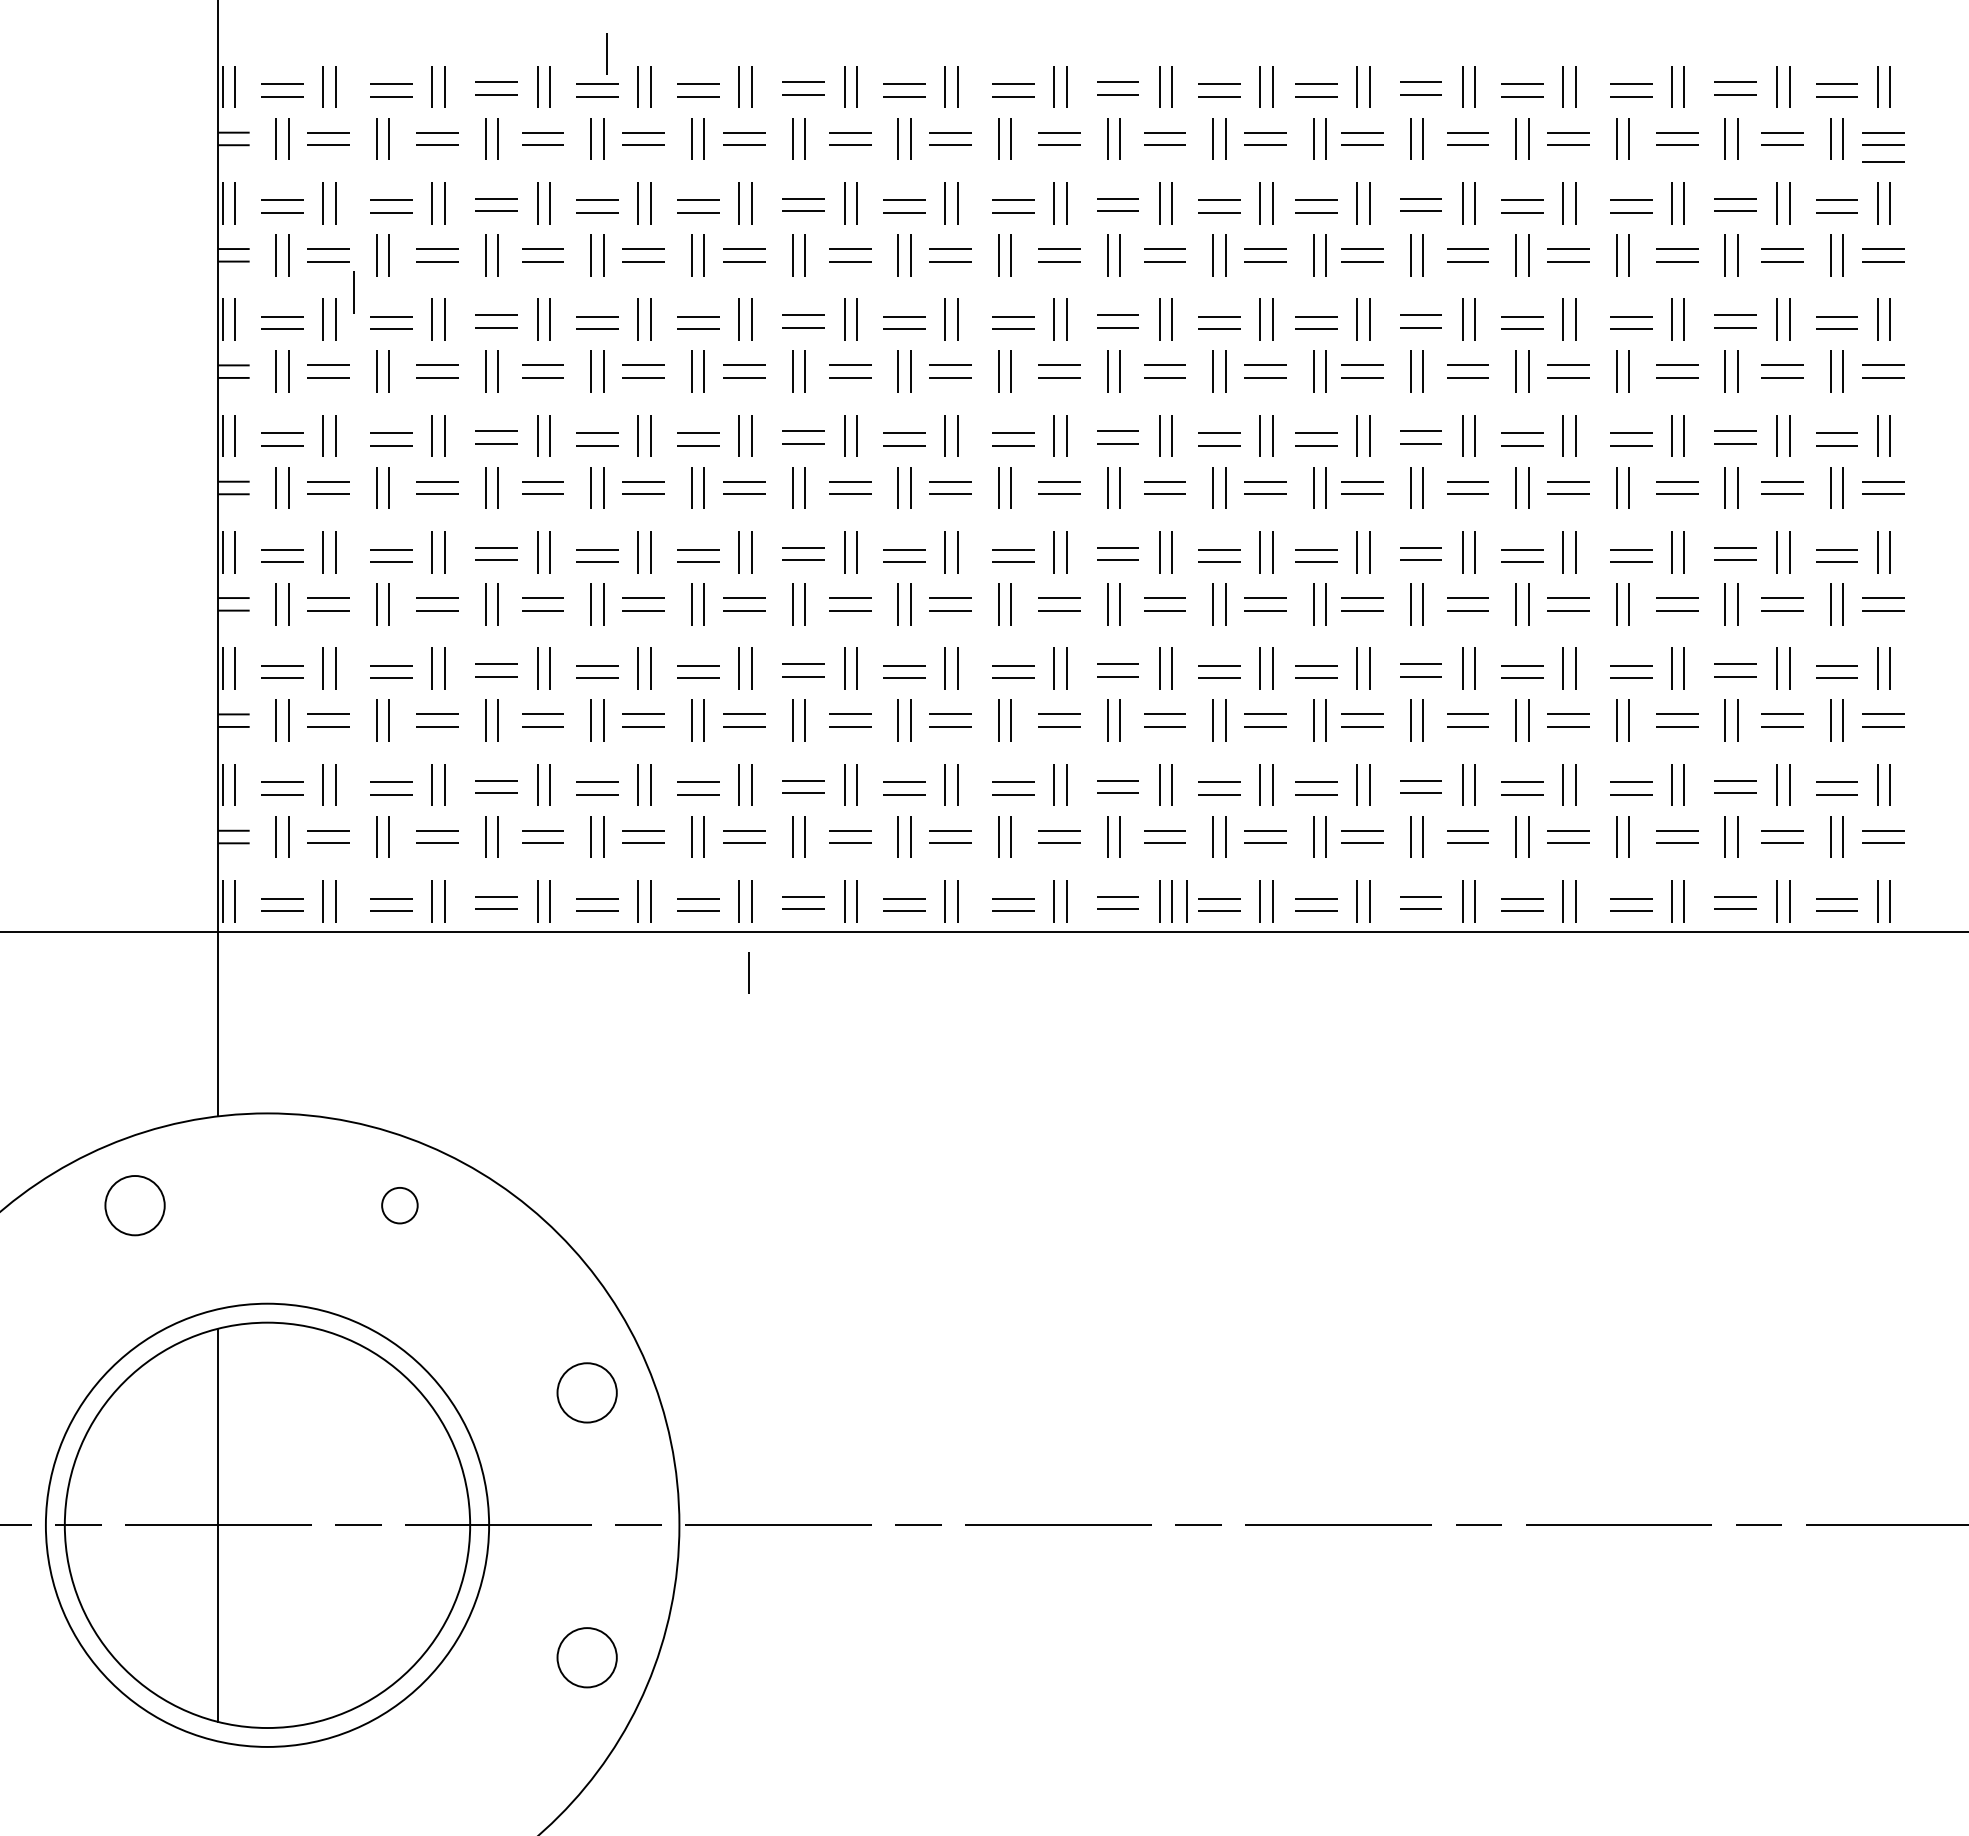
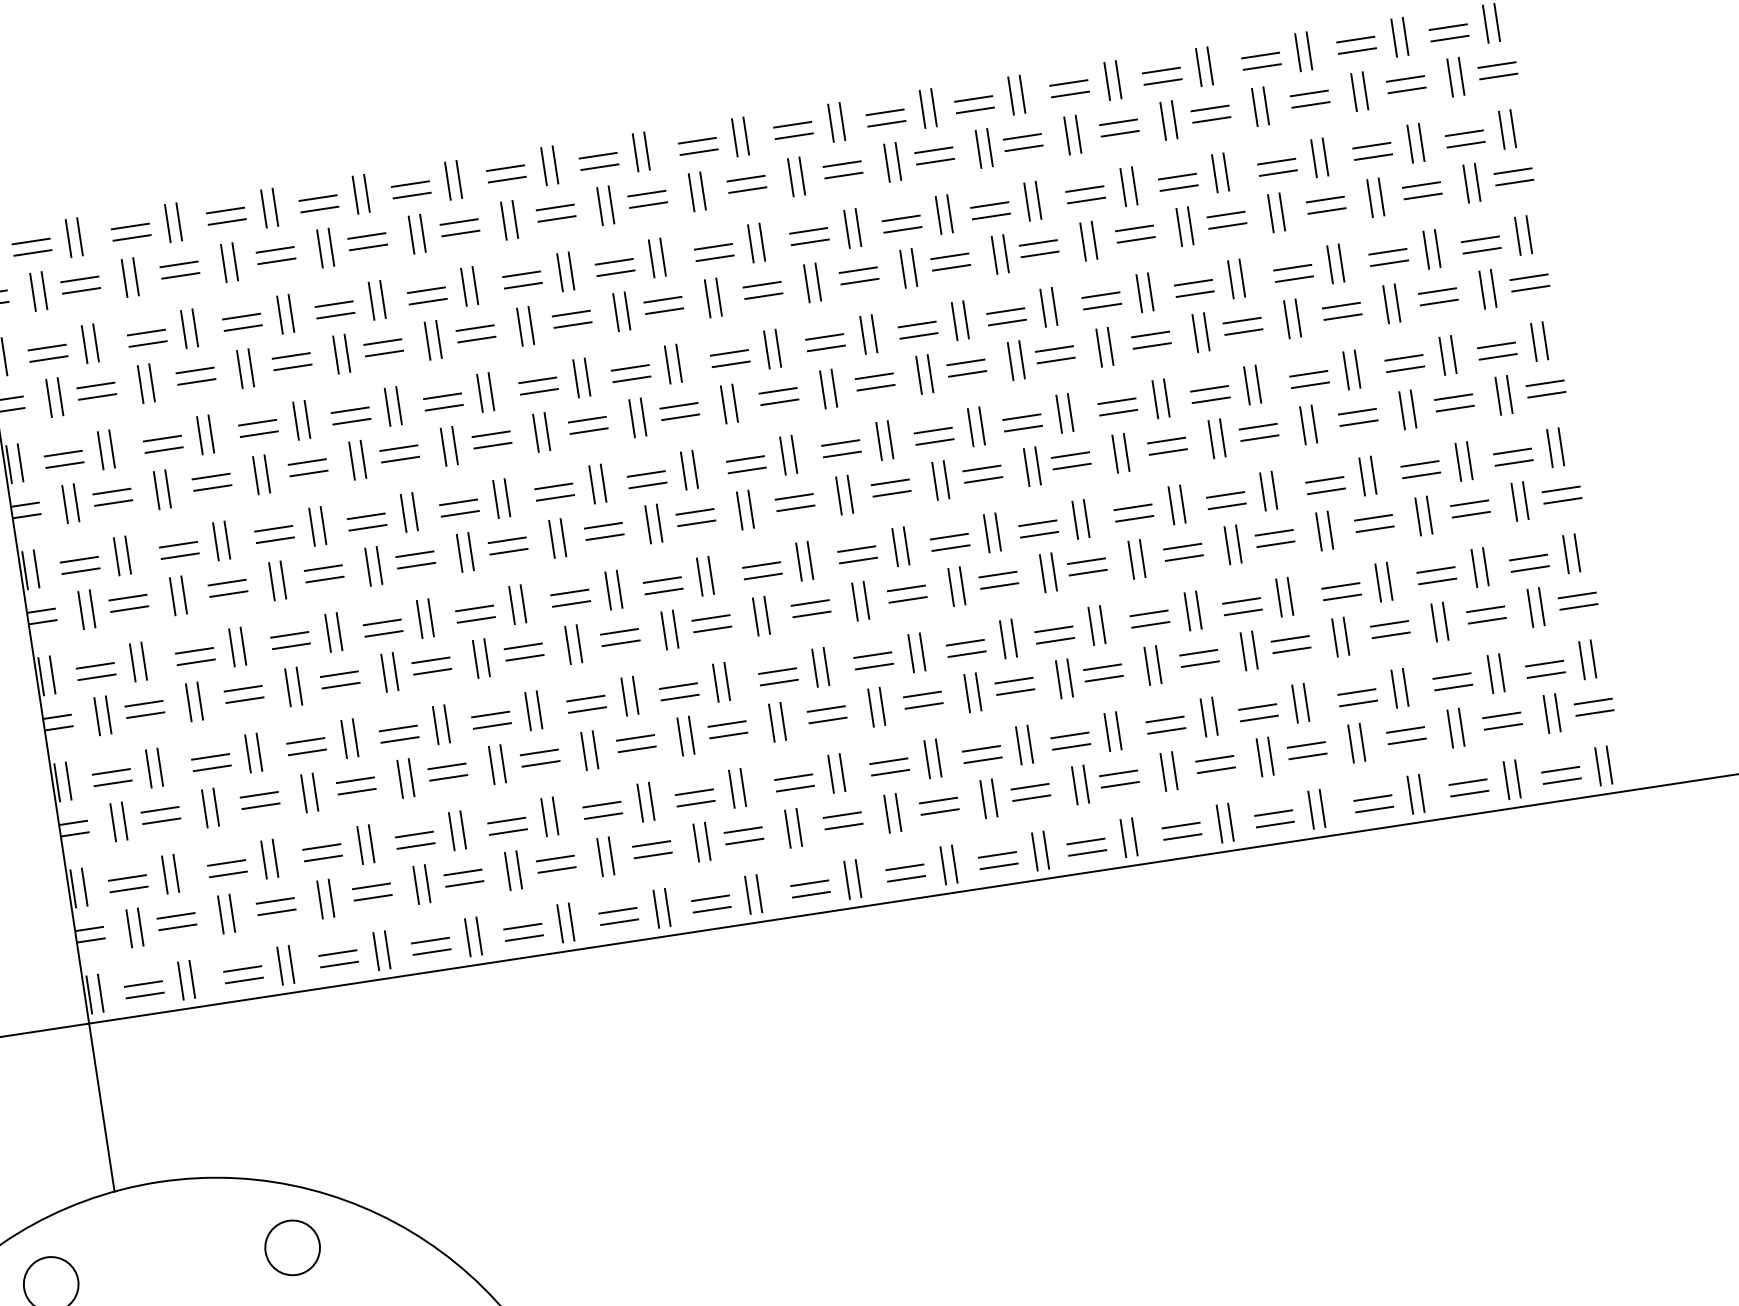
line: (606, 53) -> (322, 168), removed
line: (1883, 161) -> (1501, 91), removed
line: (353, 292) -> (124, 421), removed
line: (1186, 901) -> (967, 862), removed
line: (748, 972) -> (578, 987), removed
circle: (399, 1205) -> (292, 1247), size x1.67

